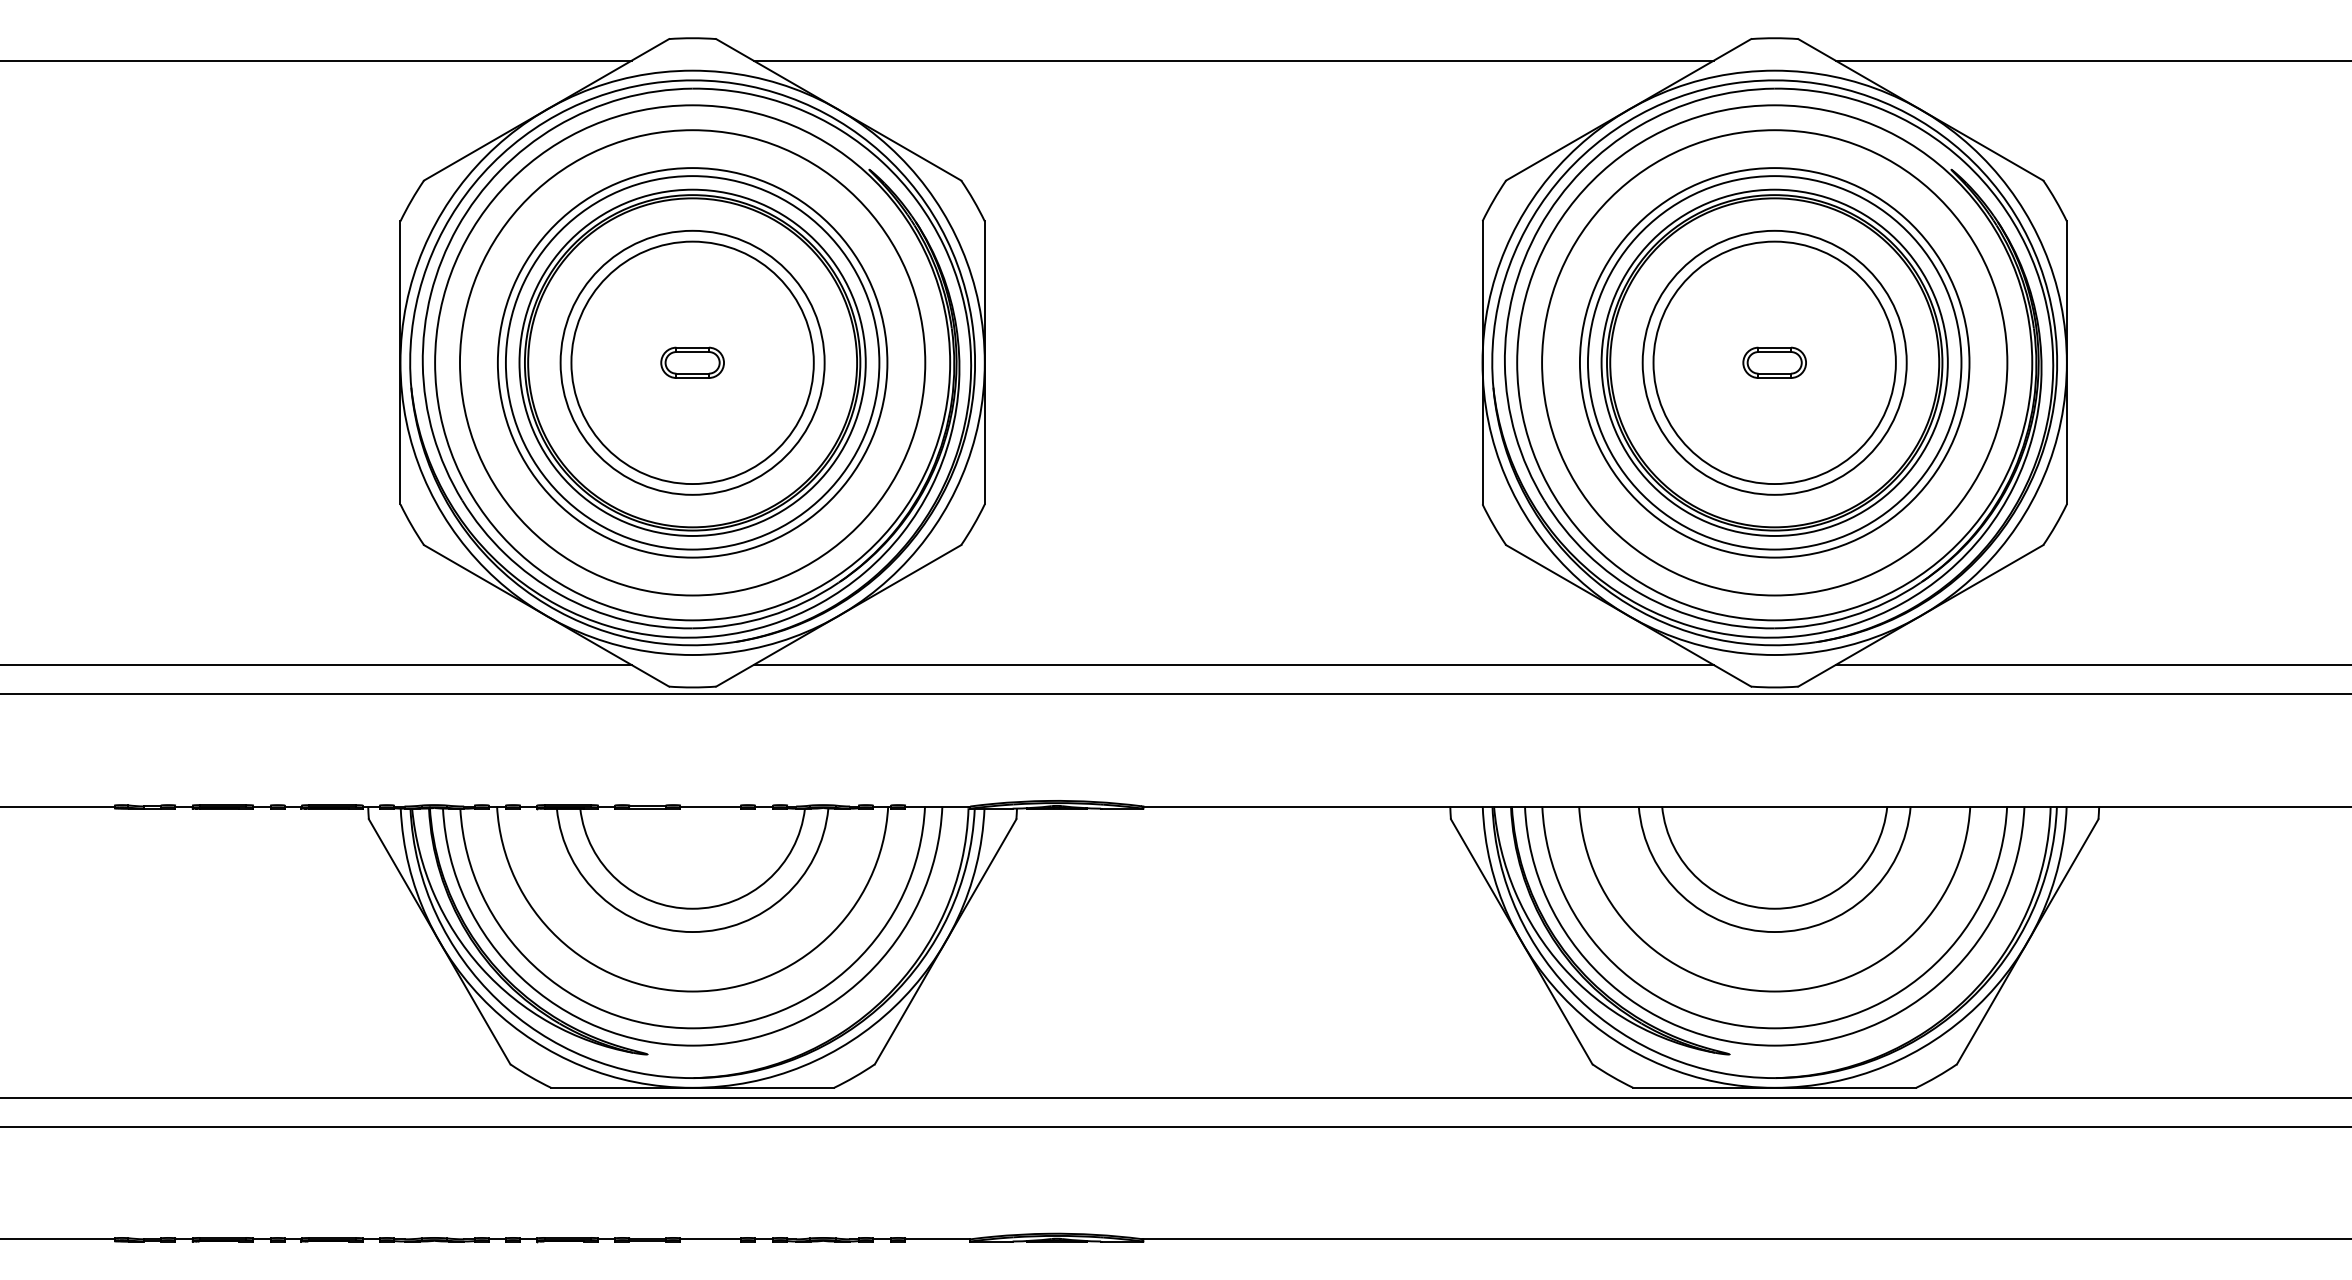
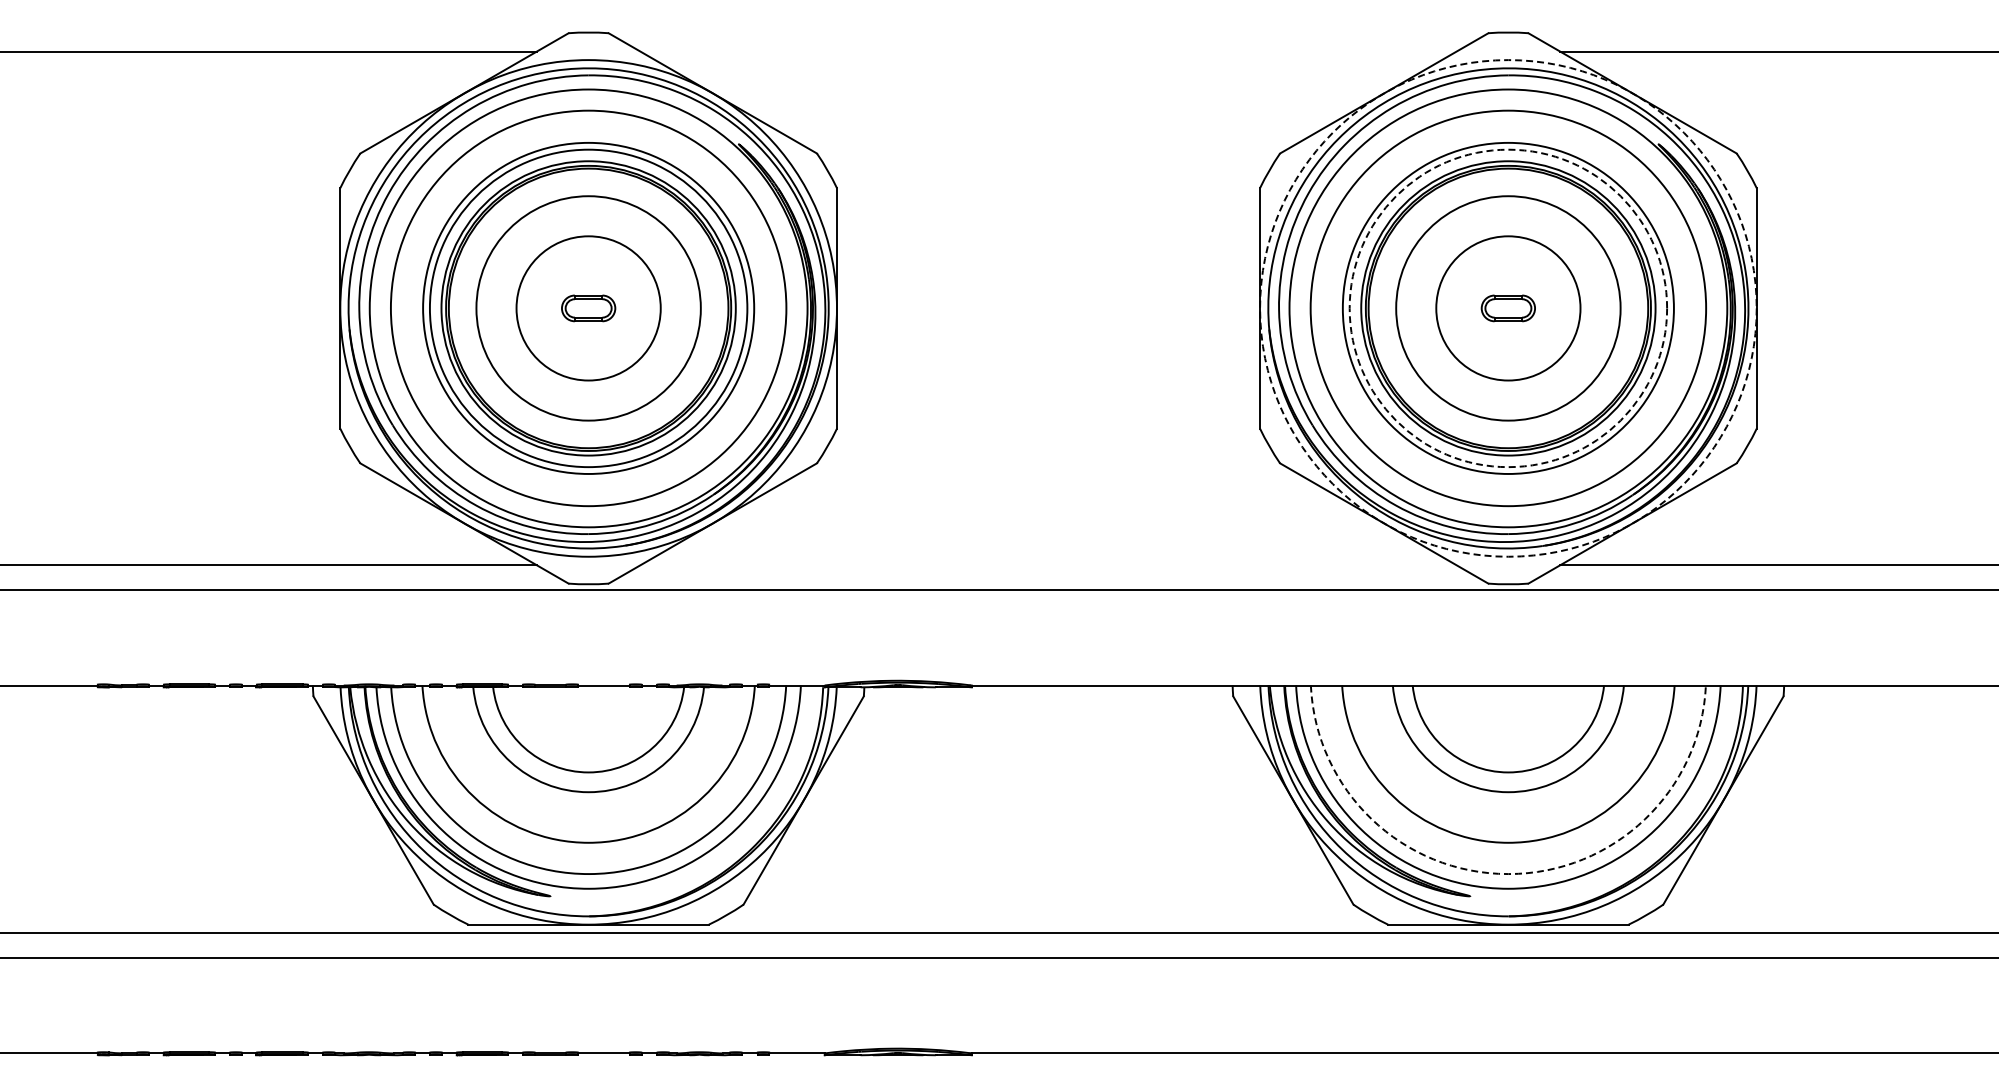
line: (1233, 60) -> (1048, 51), removed
circle: (692, 362) -> (588, 308), size x0.7
circle: (1774, 362) -> (1508, 308), size x0.7
circle: (1774, 362) -> (1508, 308), solid -> dashed
circle: (1774, 362) -> (1508, 308), solid -> dashed
line: (1233, 665) -> (1048, 565), removed
arc: (1774, 1028) -> (1508, 874), solid -> dashed

